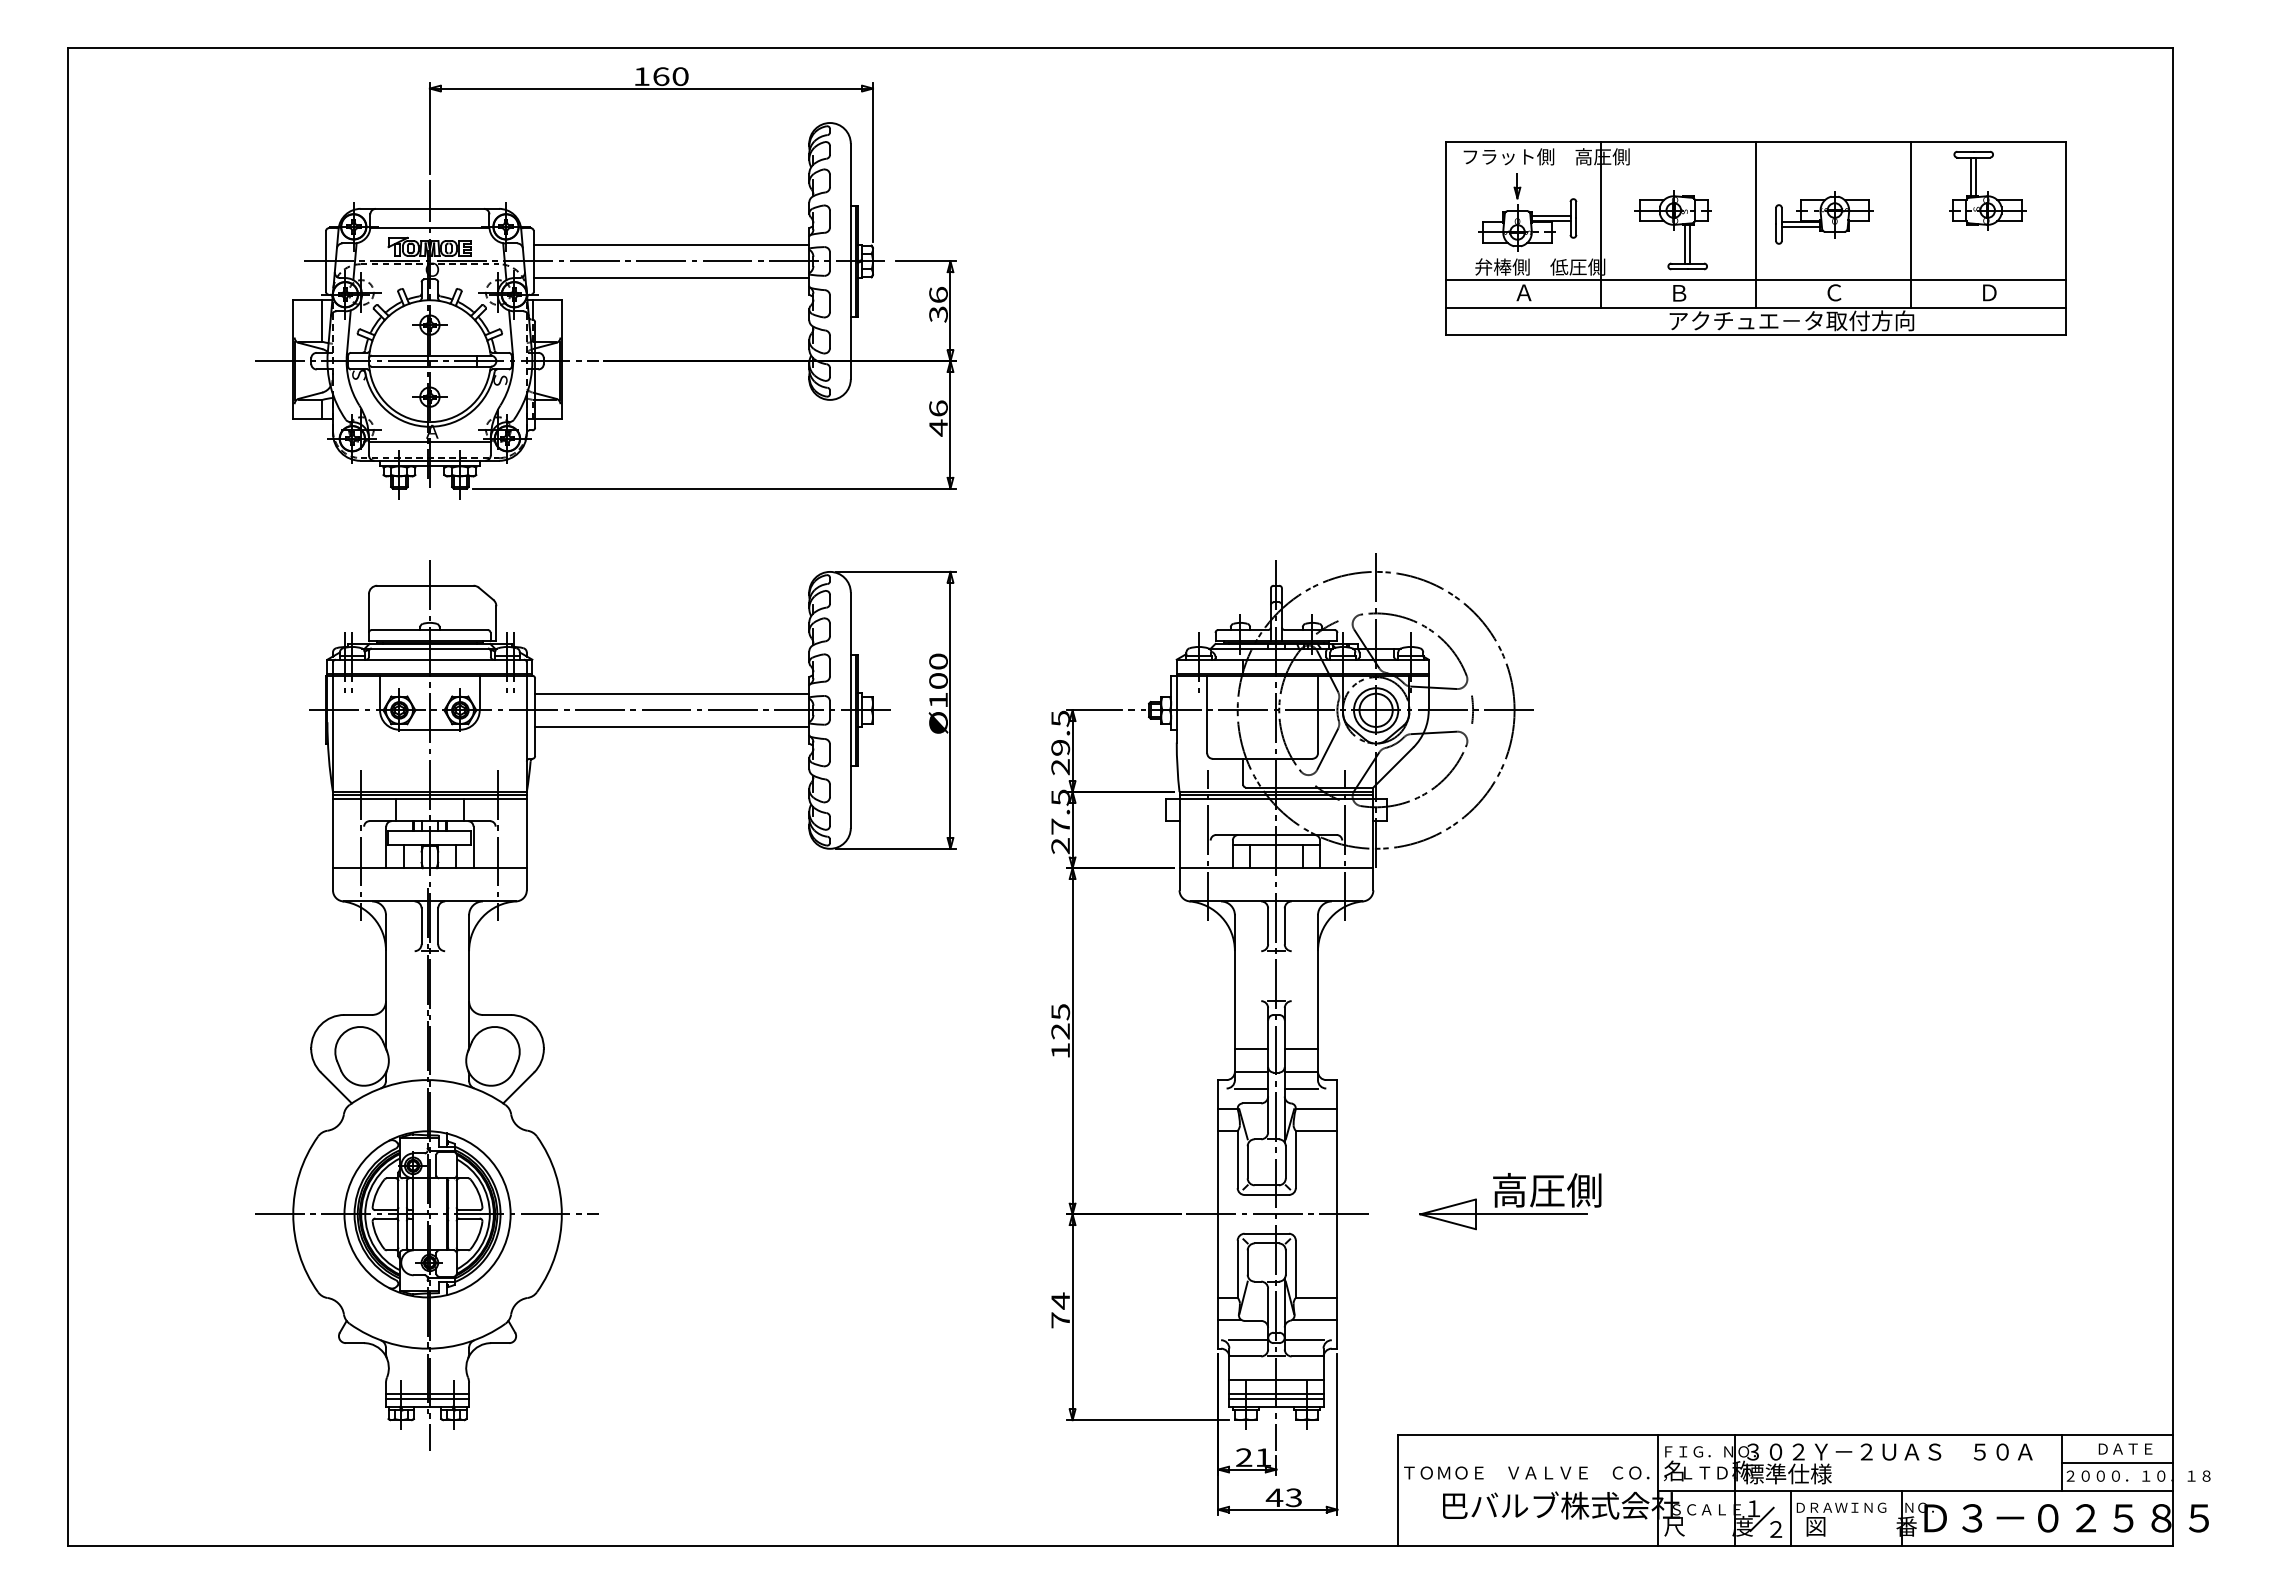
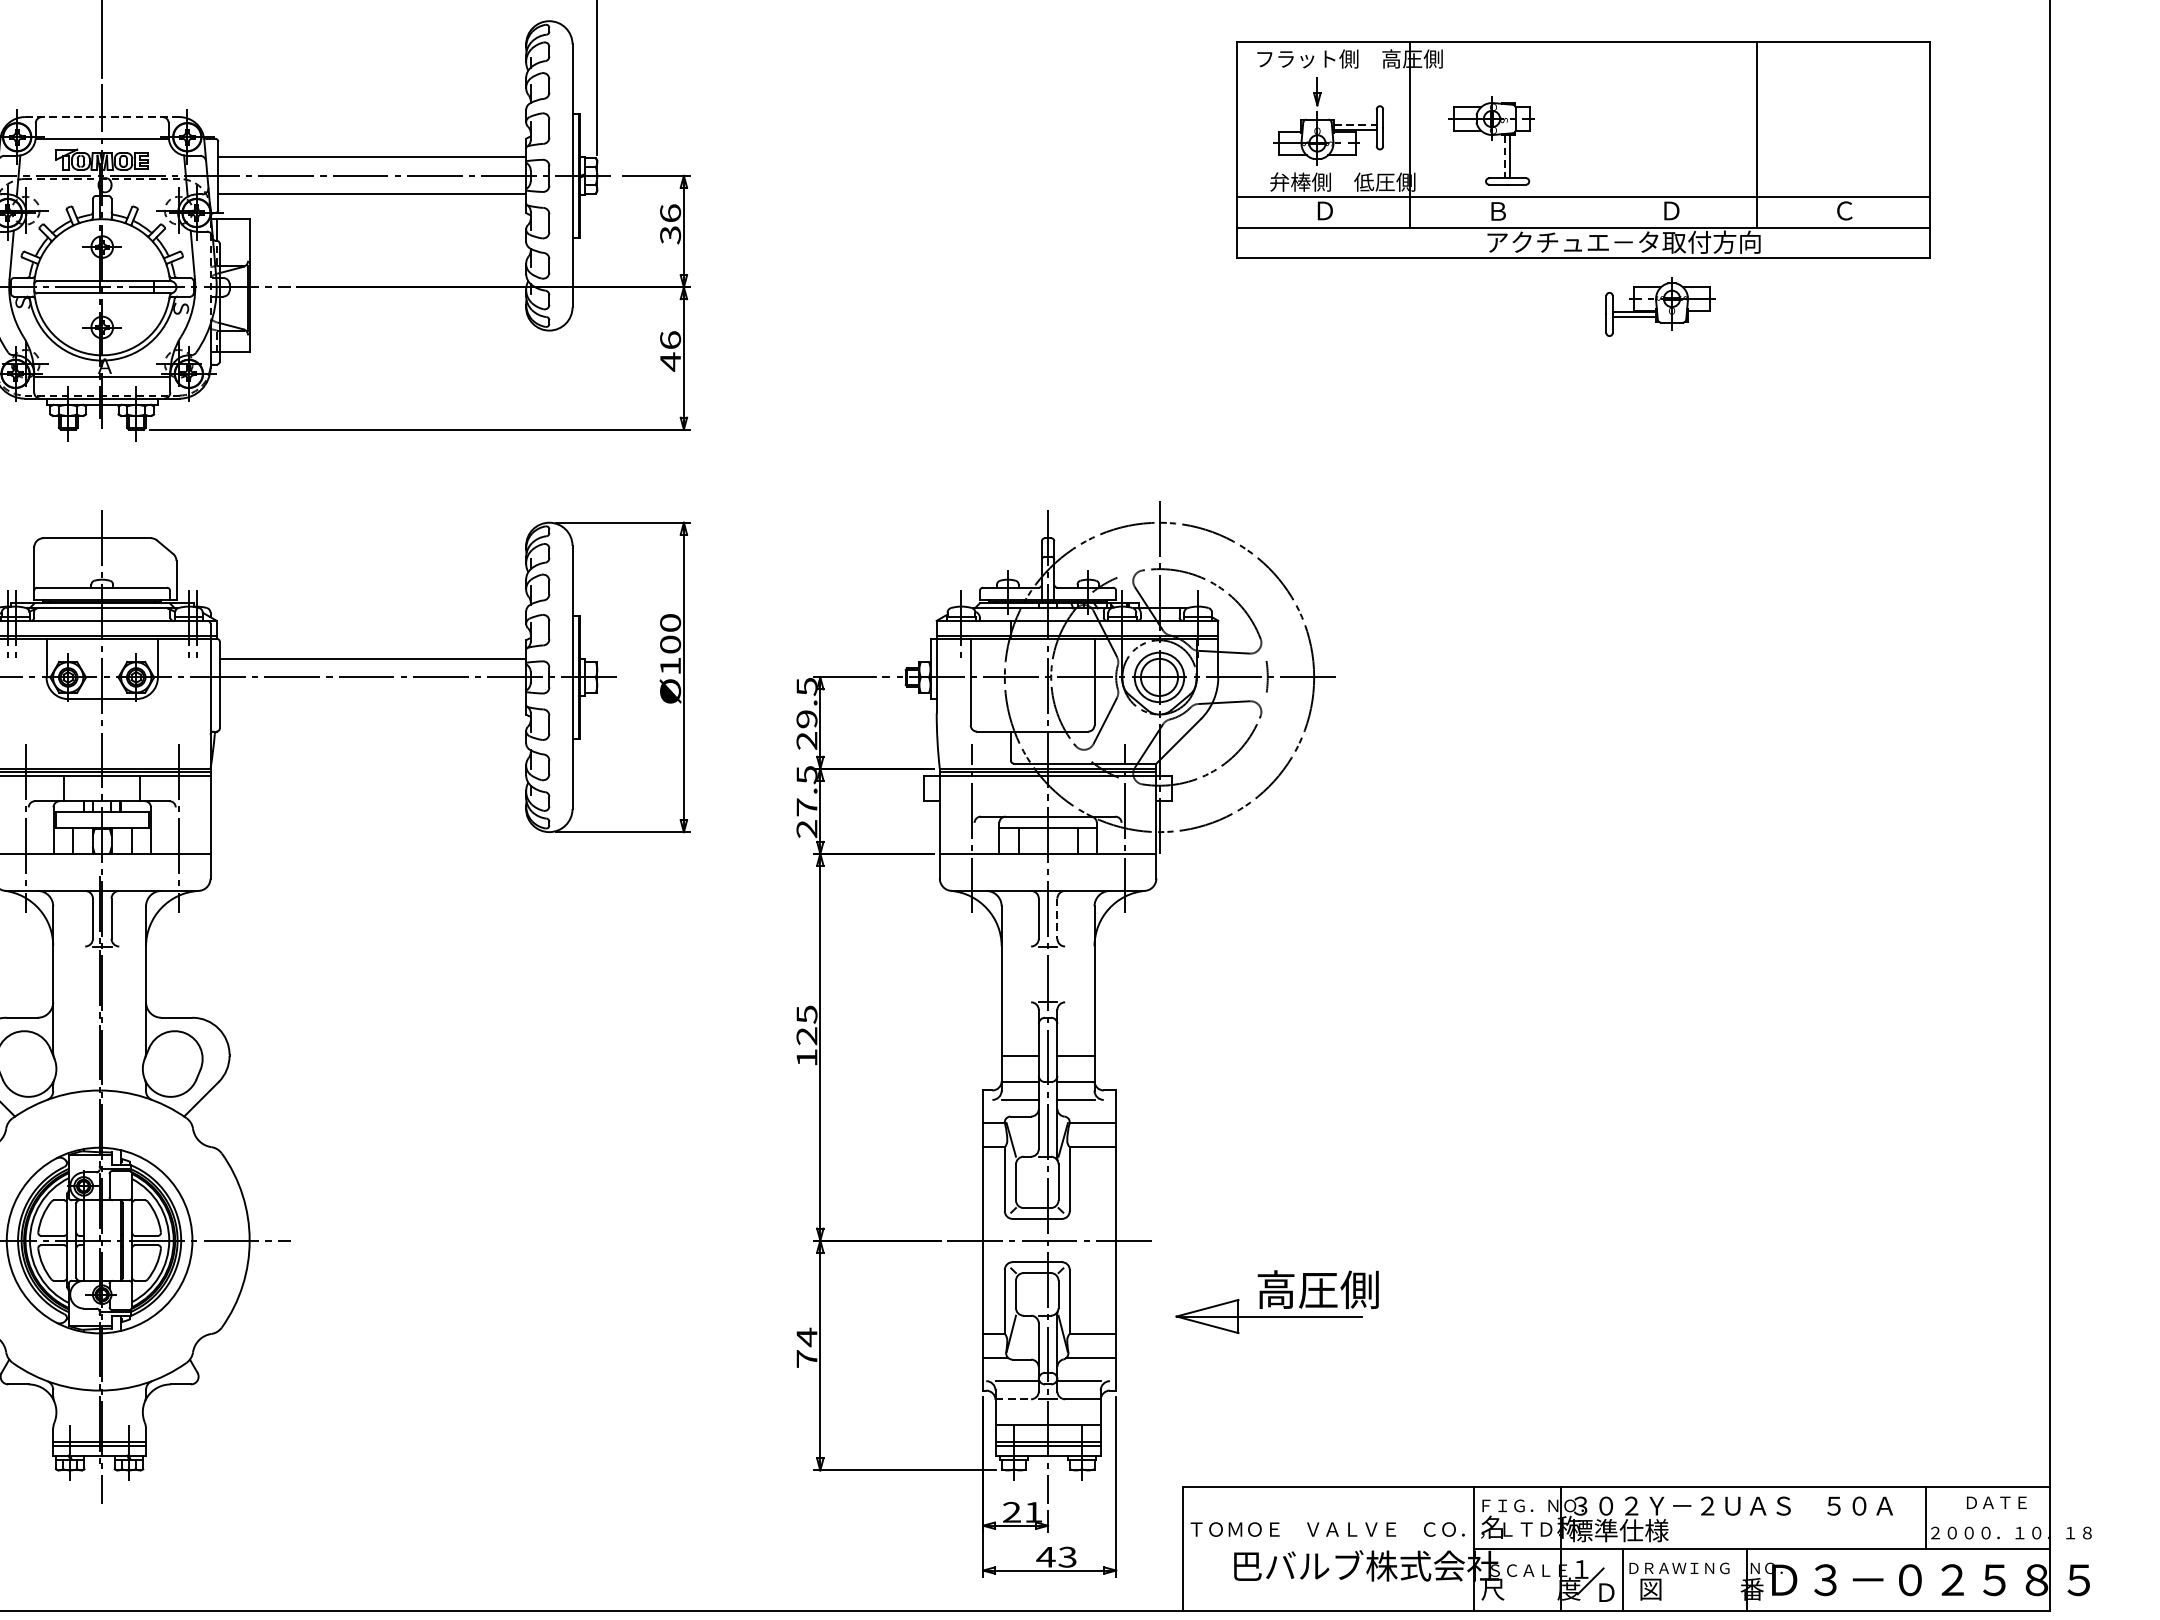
part: (1987, 190) -> (1842, 96), removed
line: (430, 208) -> (102, 116), solid -> dashed
line: (1551, 216) -> (1355, 125), solid -> dashed
part: (1824, 217) -> (1660, 306), moved
line: (1755, 224) -> (1583, 134), removed
line: (1685, 244) -> (1505, 156), solid -> dashed
text: (1523, 292) -> (1324, 210), Ａ -> Ｄ
text: (1834, 292) -> (1671, 210), Ｃ -> Ｄ
text: (1989, 292) -> (1844, 210), Ｄ -> Ｃ
line: (672, 726) -> (373, 695), removed
line: (1284, 926) -> (1057, 918), solid -> dashed
part: (1510, 1201) -> (1277, 1302), moved
line: (1245, 1356) -> (1013, 1399), solid -> dashed
line: (2117, 1462) -> (1987, 1517), removed
text: (1776, 1529) -> (1606, 1592), ２ -> Ｄ

